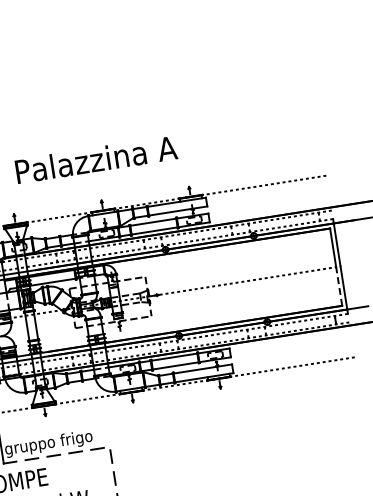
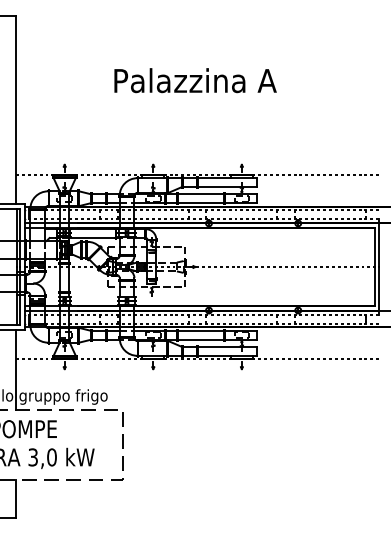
text: (96, 159) -> (195, 80), moved
line: (338, 286) -> (374, 286), dashed -> solid

